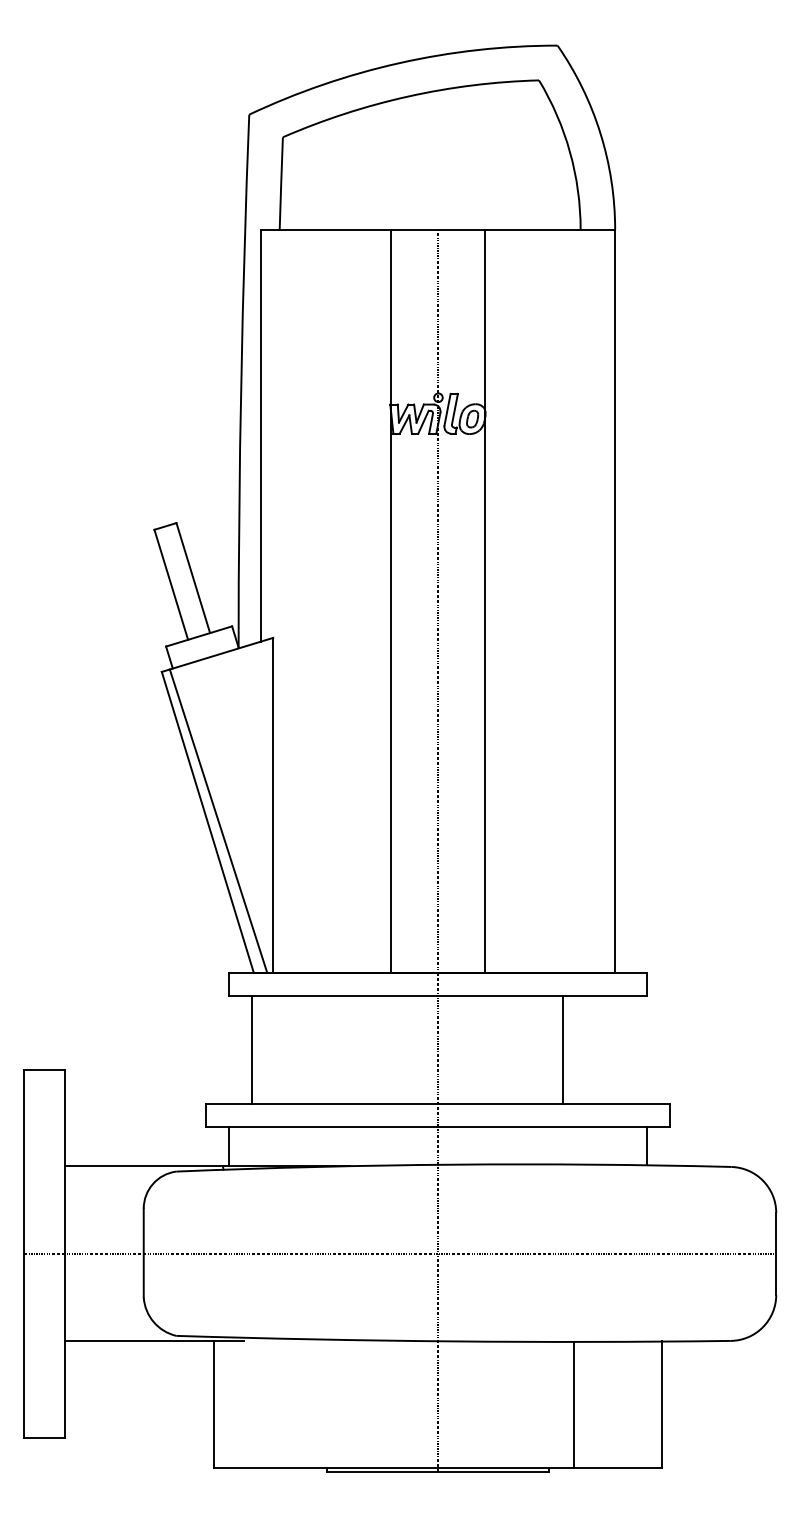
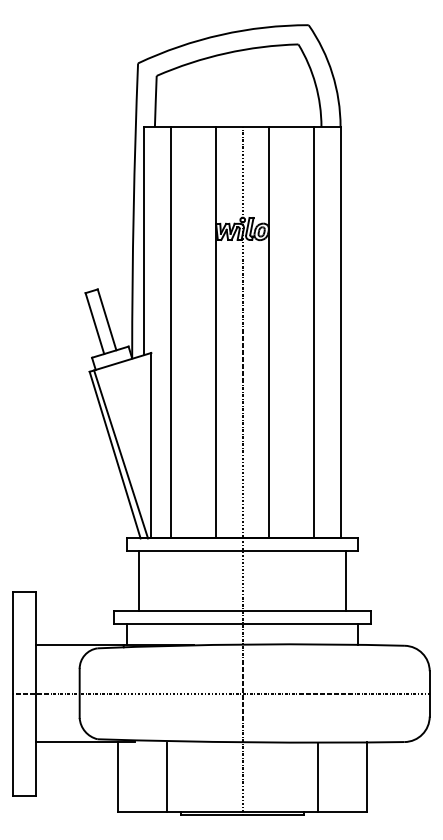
line: (307, 600) -> (170, 332), added
line: (568, 600) -> (314, 332), added
line: (562, 1050) -> (345, 581), moved
line: (302, 1404) -> (167, 777), added

